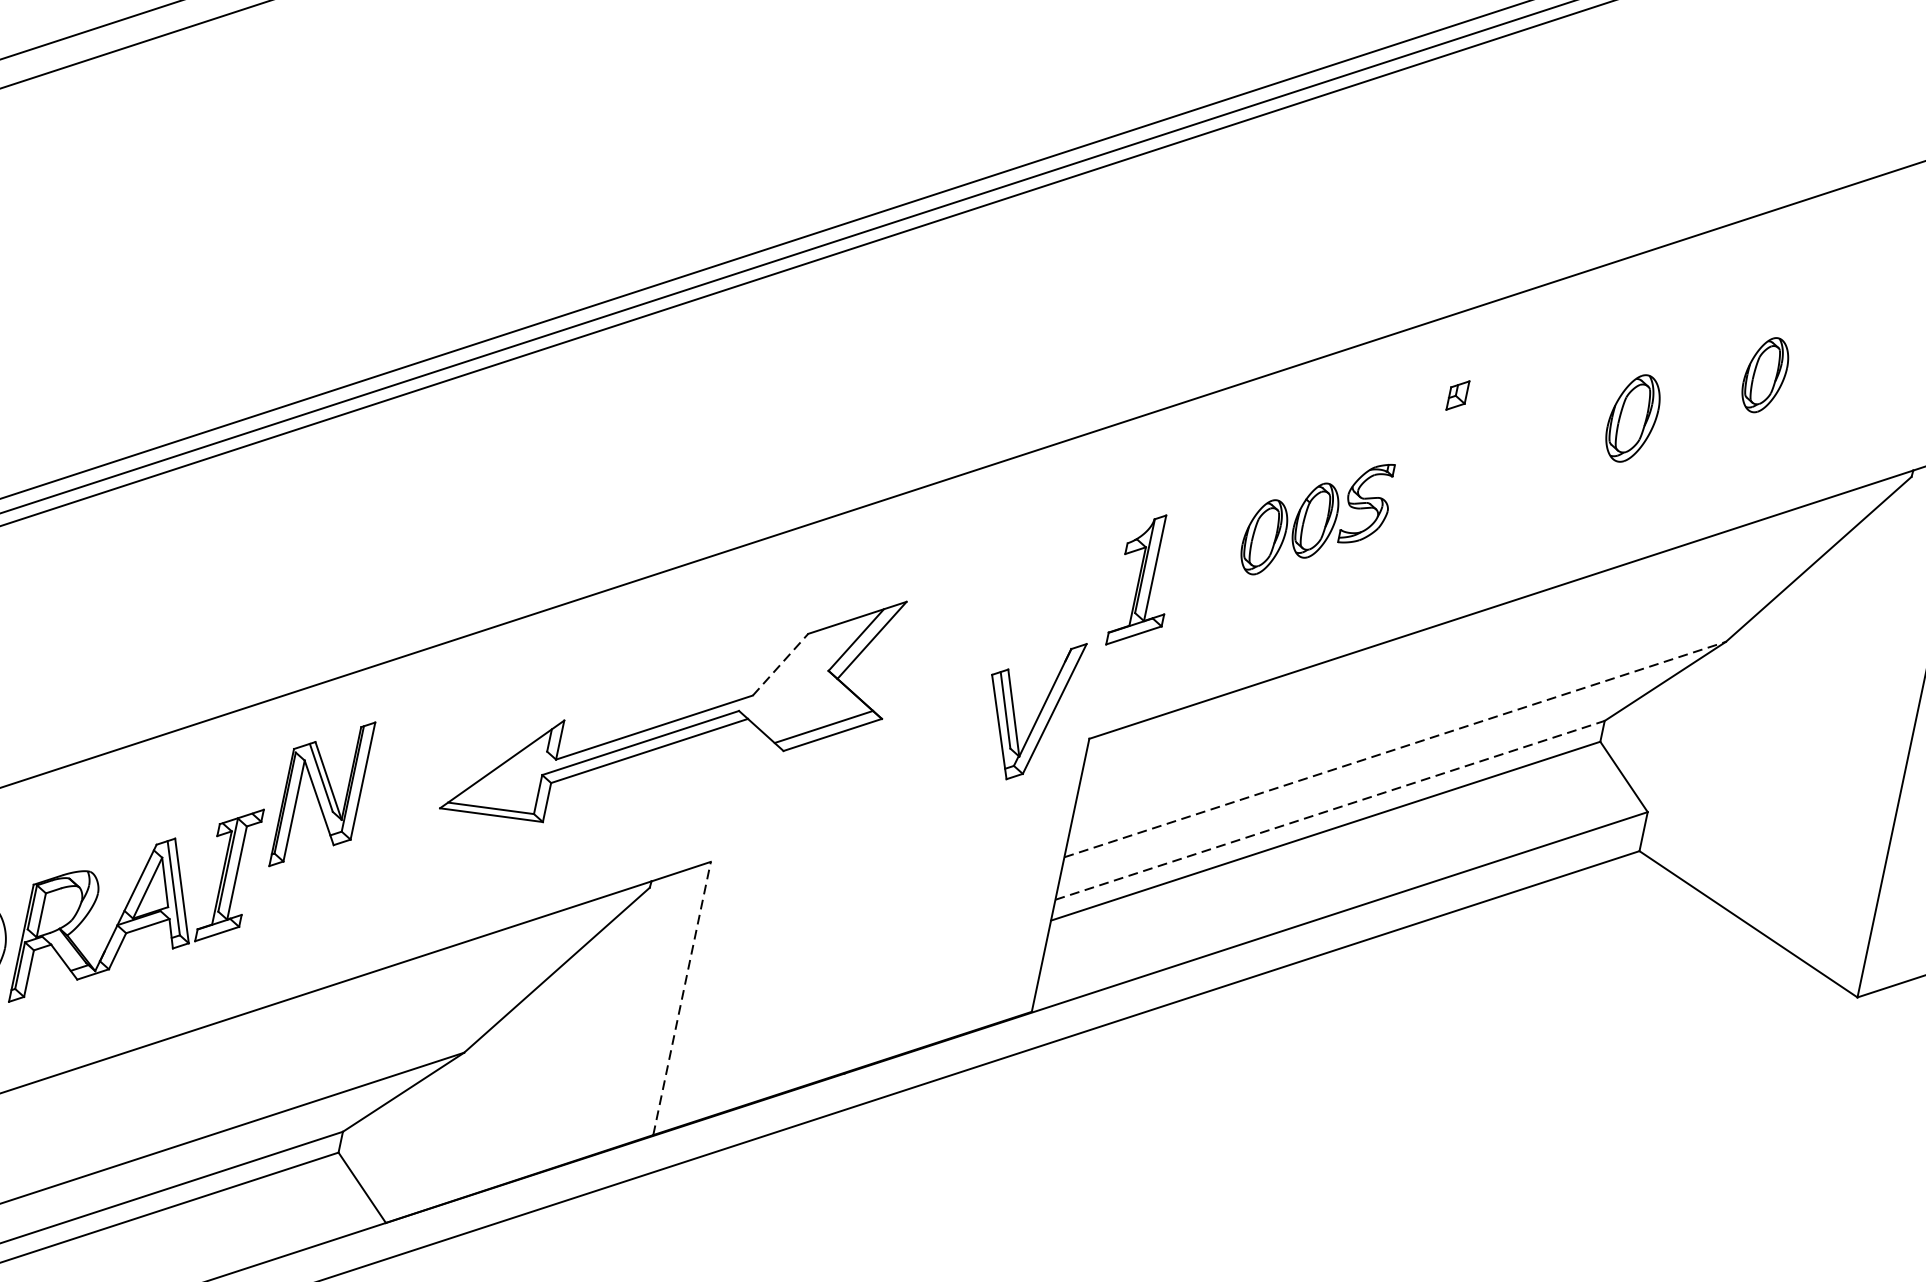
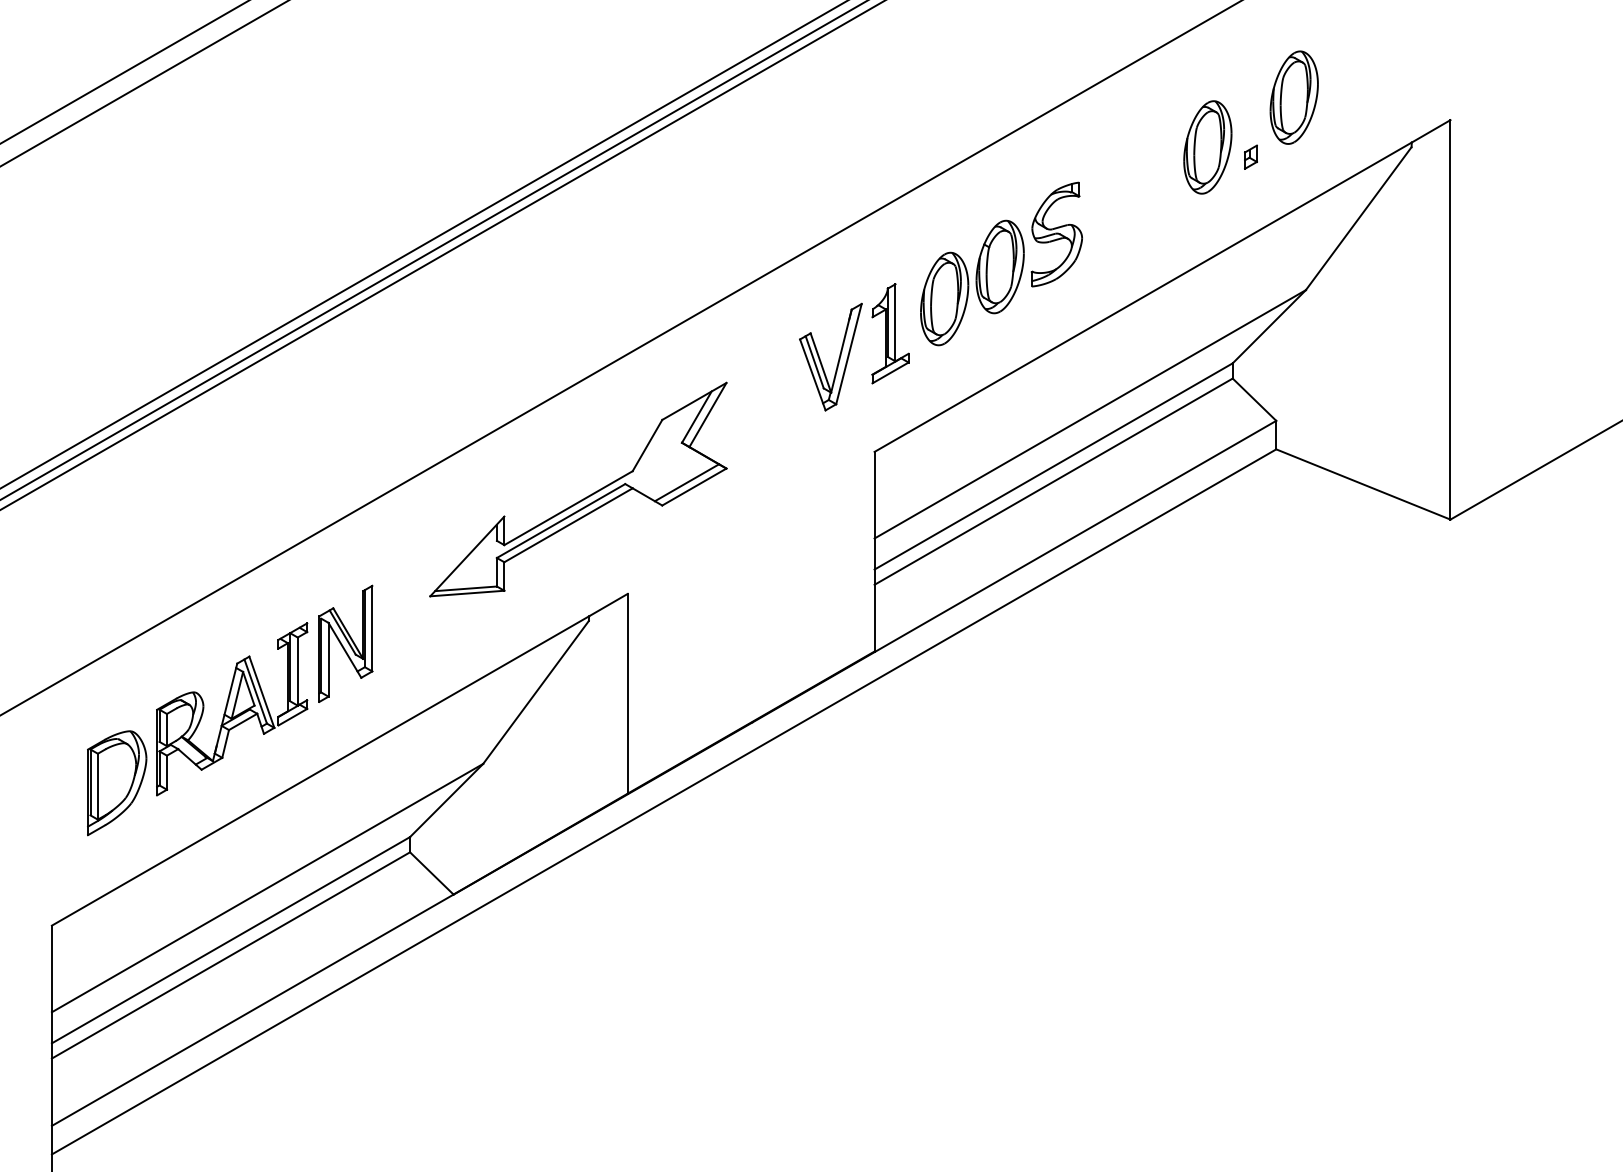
part: (1764, 374) -> (1293, 97), size x1.67
part: (1457, 394) -> (1250, 156), moved
part: (1632, 418) -> (1207, 147), size x1.43
part: (1317, 517) -> (1001, 263), size x1.67
line: (780, 664) -> (647, 445), dashed -> solid
part: (1039, 711) -> (838, 358), moved
line: (1395, 749) -> (1090, 414), dashed -> solid
part: (321, 793) -> (345, 643), moved
line: (1329, 810) -> (1053, 466), dashed -> solid
line: (681, 998) -> (627, 693), dashed -> solid

